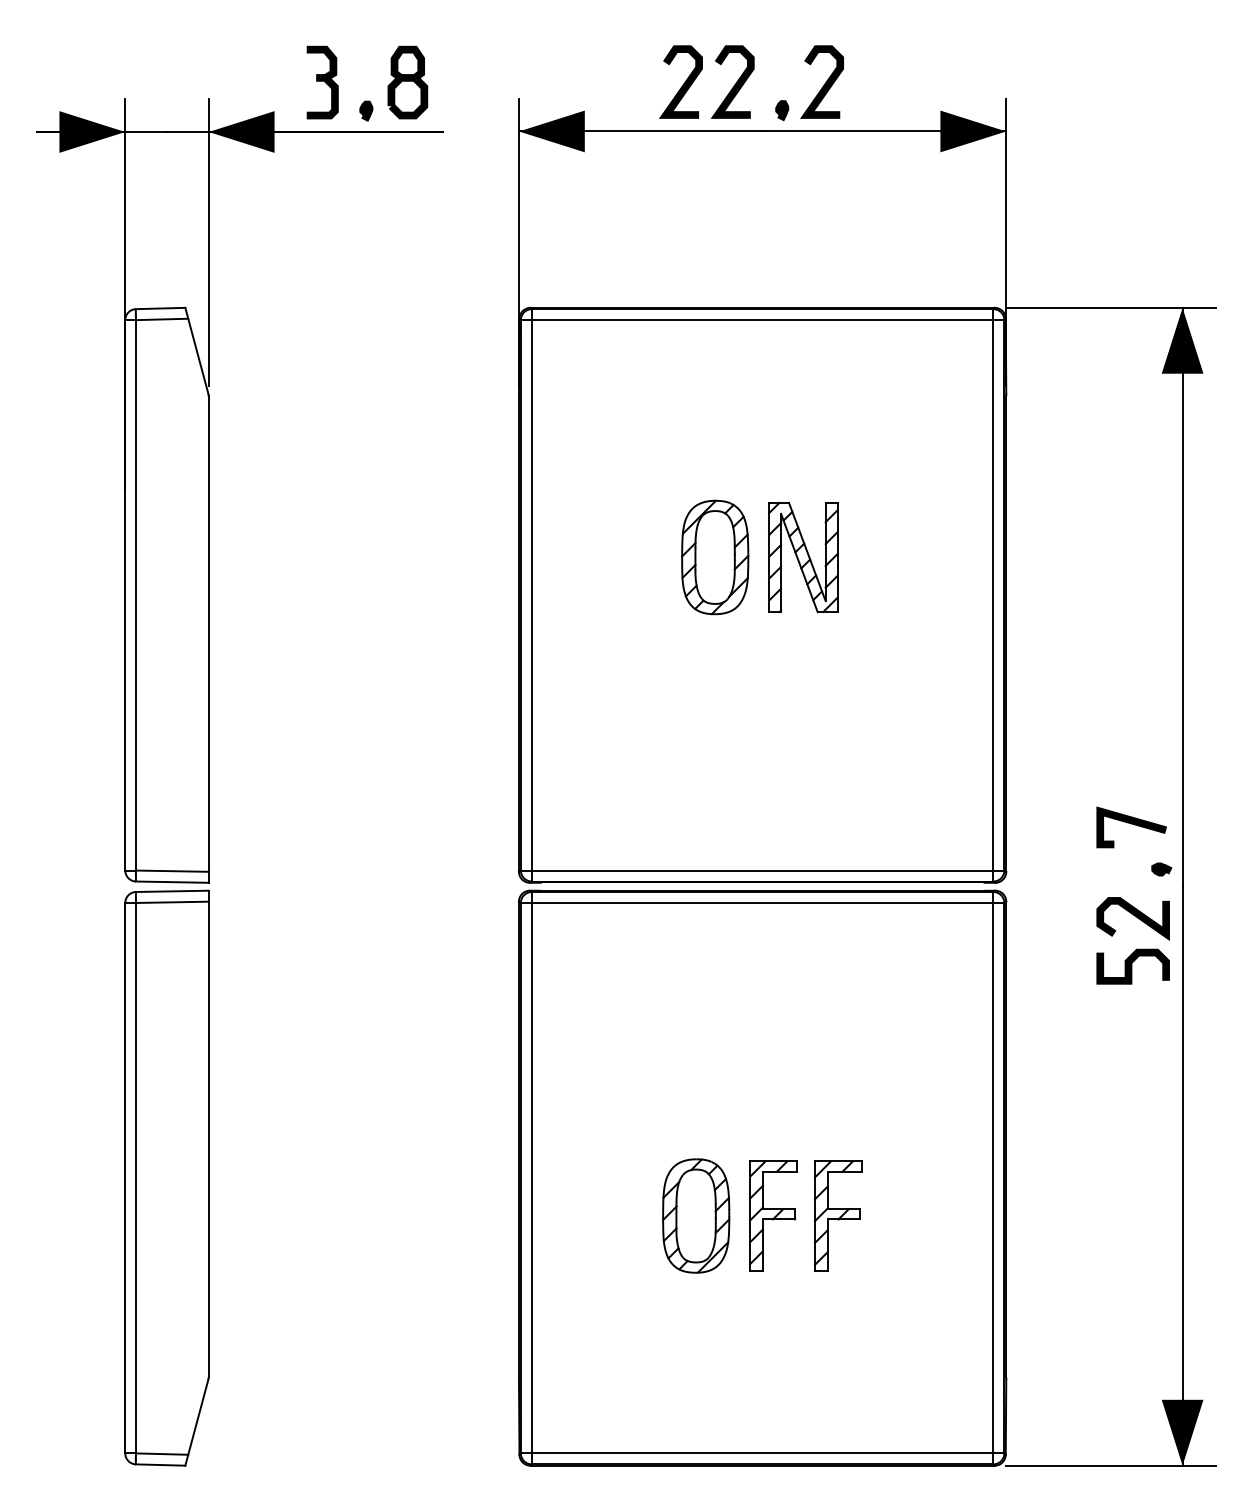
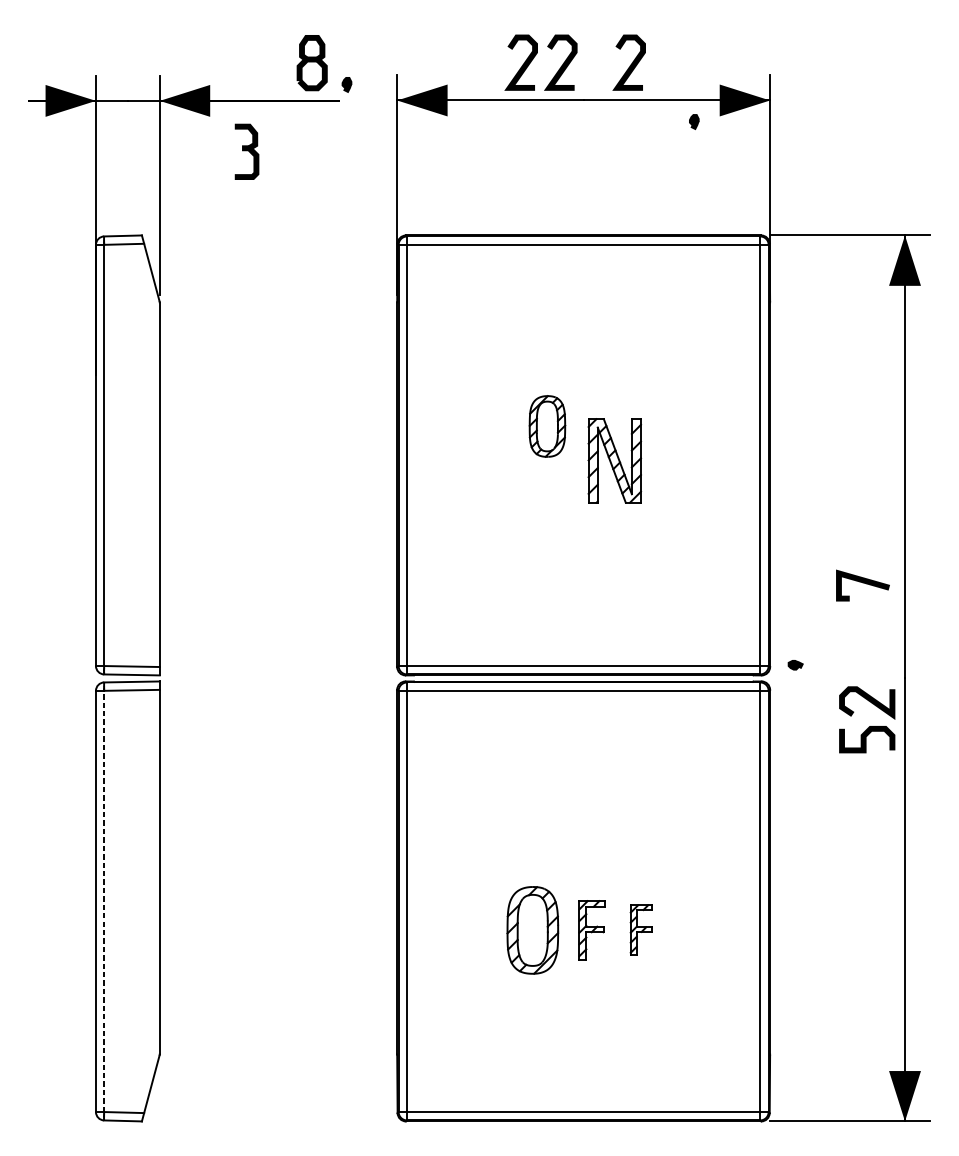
part: (322, 82) -> (246, 151), moved
part: (366, 110) -> (347, 84), moved
part: (782, 110) -> (694, 121), moved
part: (715, 557) -> (547, 426), size x0.7
part: (803, 557) -> (614, 460), moved
line: (1131, 824) -> (862, 583), moved
part: (1161, 869) -> (795, 665), moved
line: (135, 1177) -> (103, 900), solid -> dashed
part: (773, 1215) -> (591, 929), size x0.7
part: (837, 1215) -> (640, 929), size x0.6

